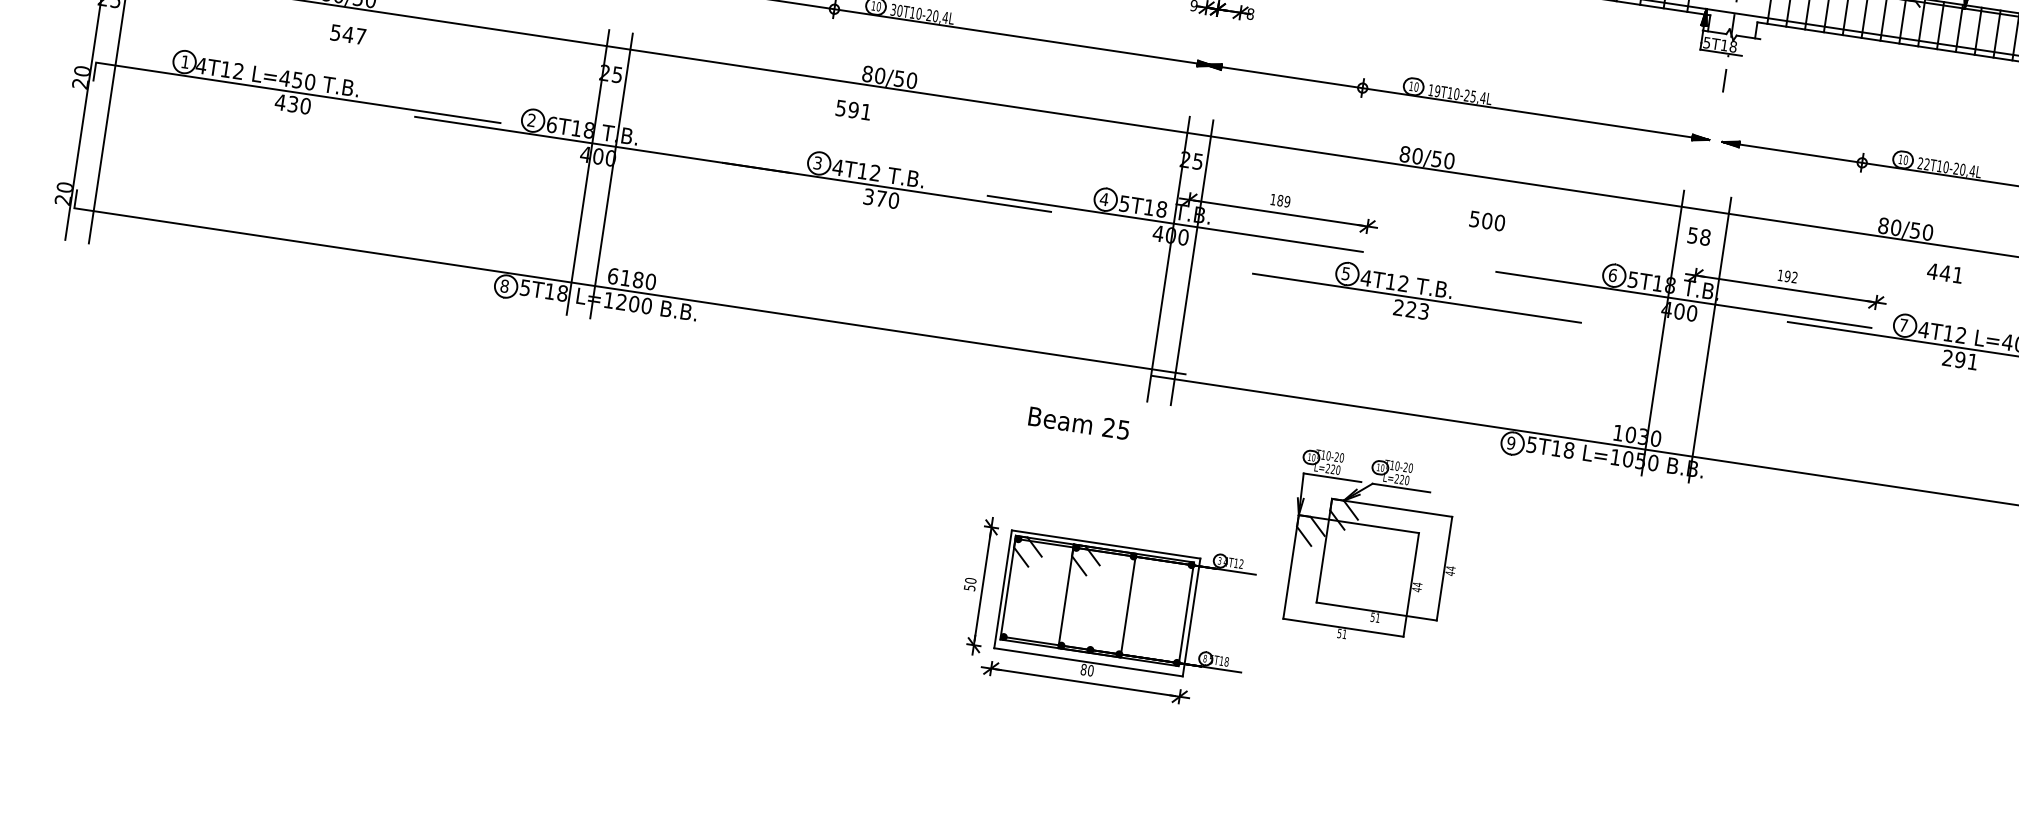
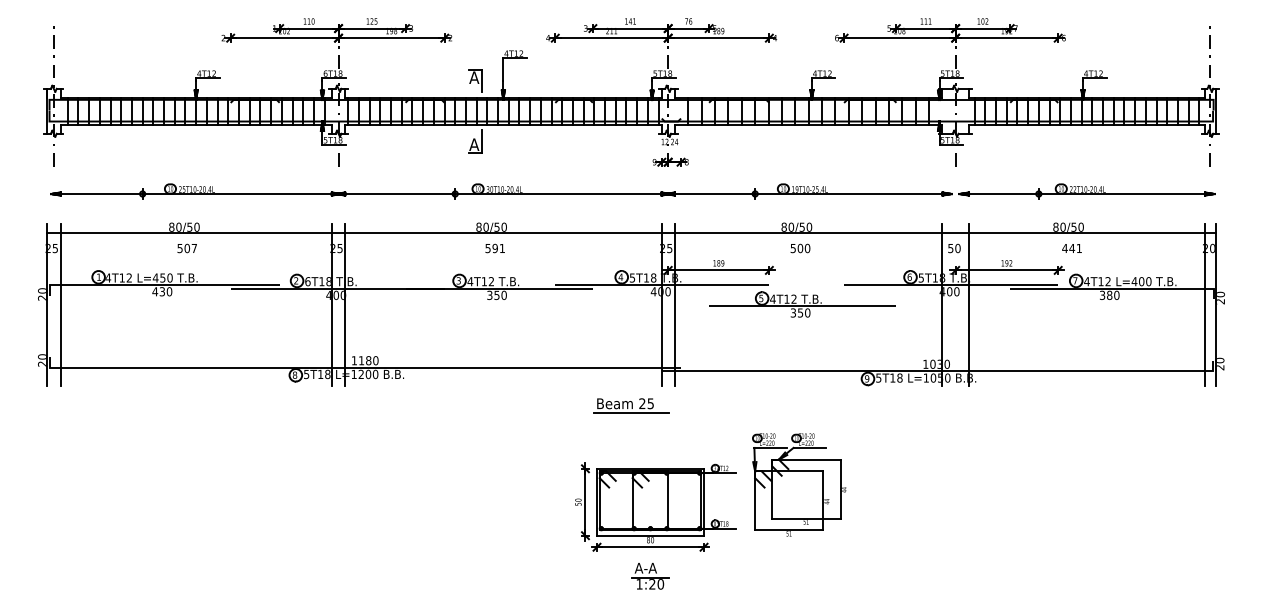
text: (348, 34) -> (187, 248), 547 -> 507
text: (852, 110) -> (494, 248), moved
text: (880, 198) -> (496, 295), 370 -> 350
text: (1487, 221) -> (800, 248), moved
text: (1704, 237) -> (957, 248), 58 -> 50
text: (1944, 273) -> (1071, 248), moved
text: (613, 275) -> (354, 360), 6180 -> 1180
text: (1411, 308) -> (800, 312), 223 -> 350
text: (1960, 358) -> (1109, 294), 291 -> 380
line: (1087, 442) -> (631, 413), added
part: (1373, 549) -> (799, 484), moved
part: (1077, 734) -> (650, 576), added

